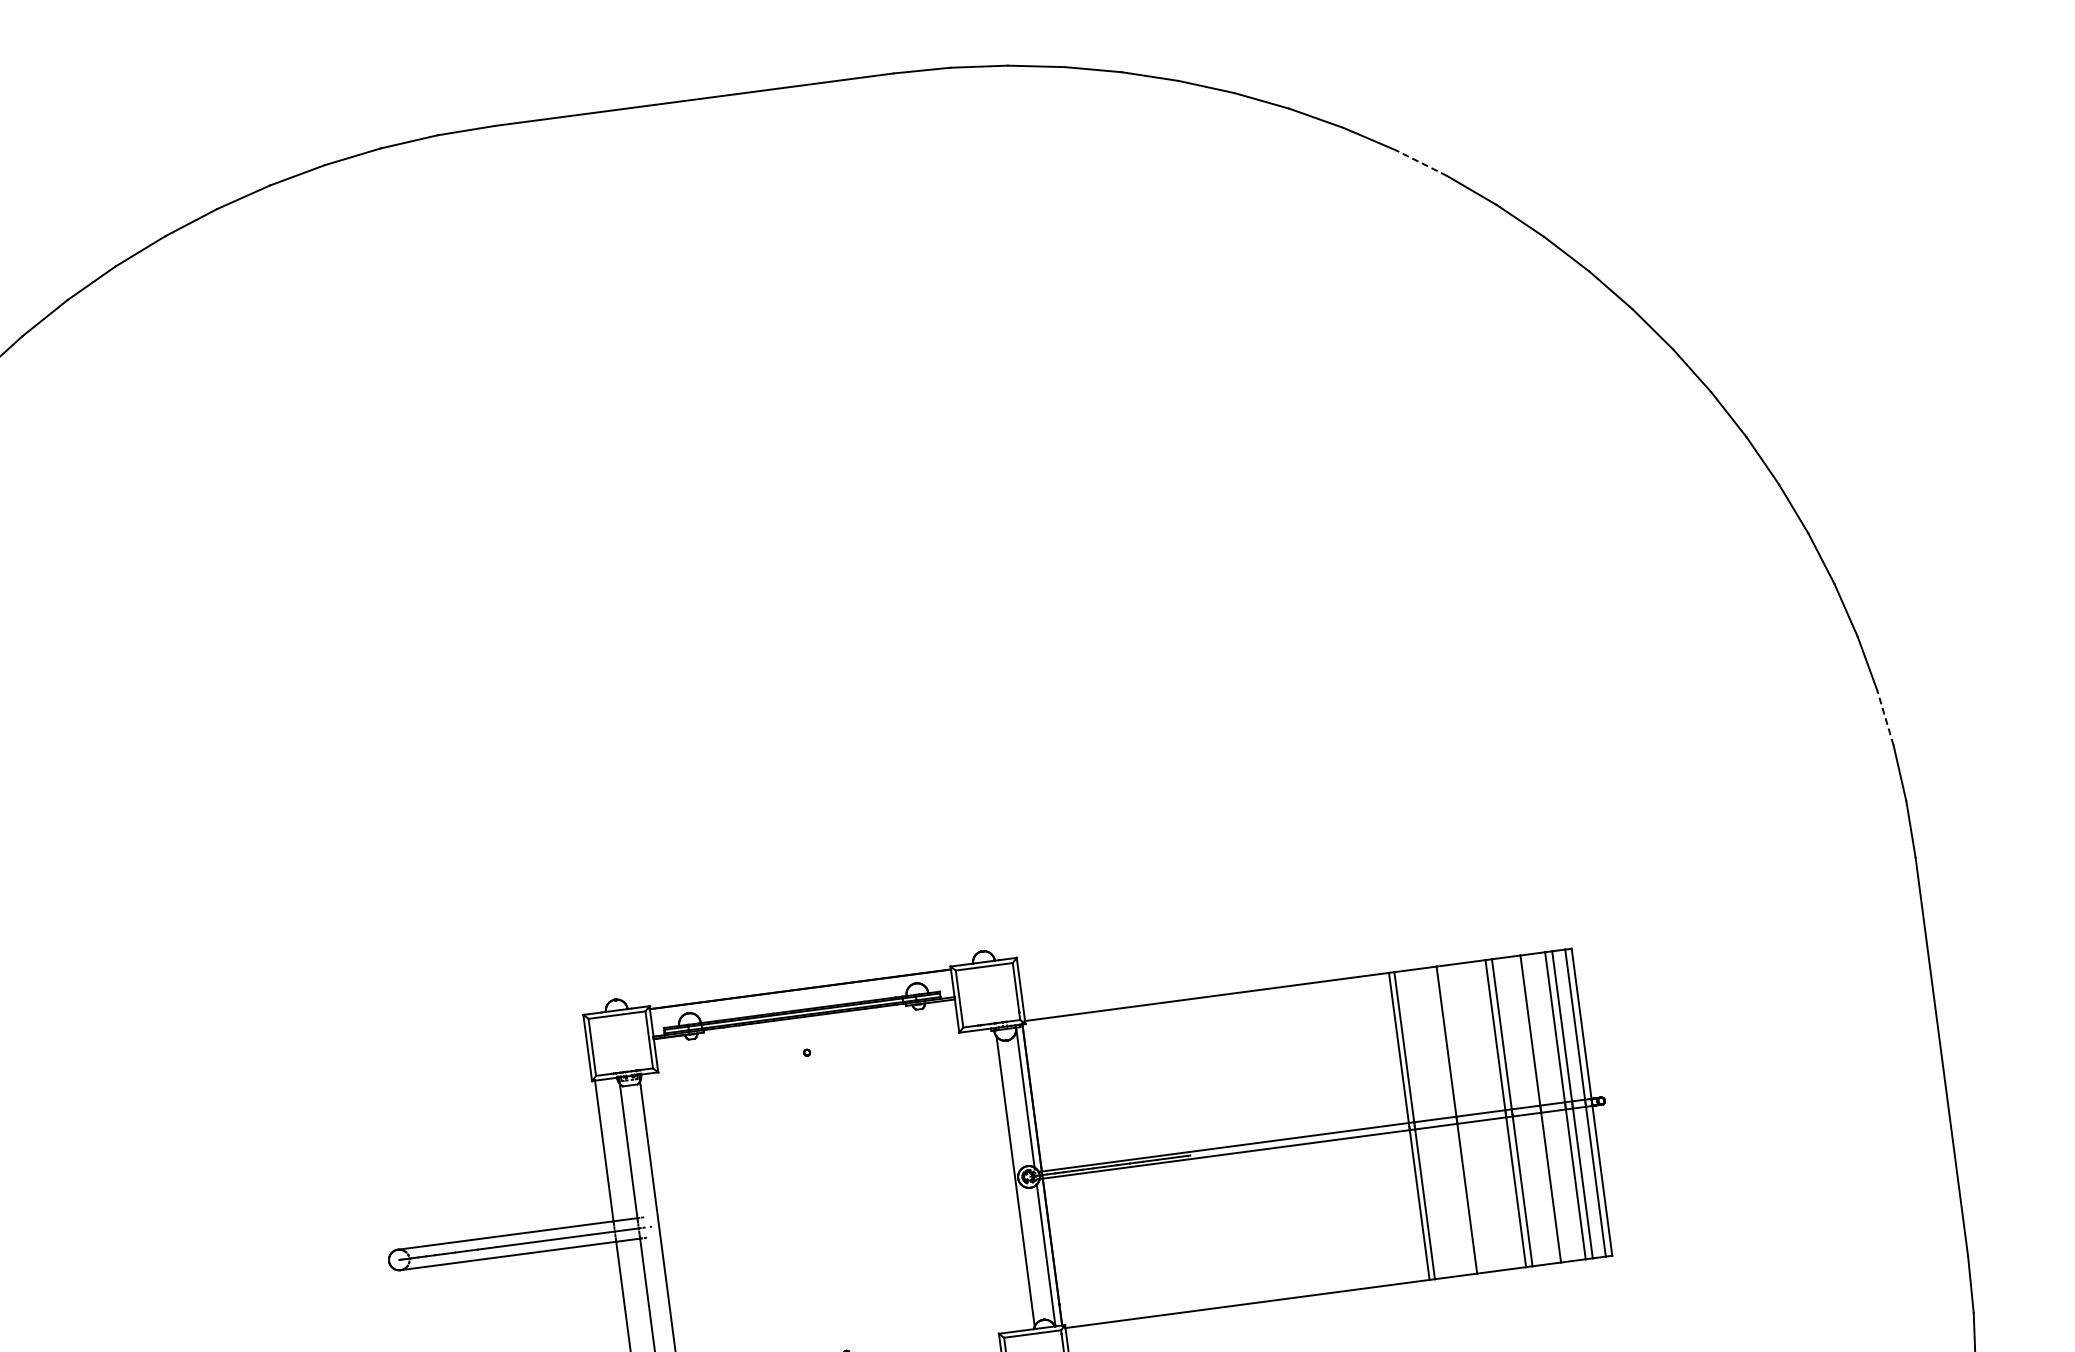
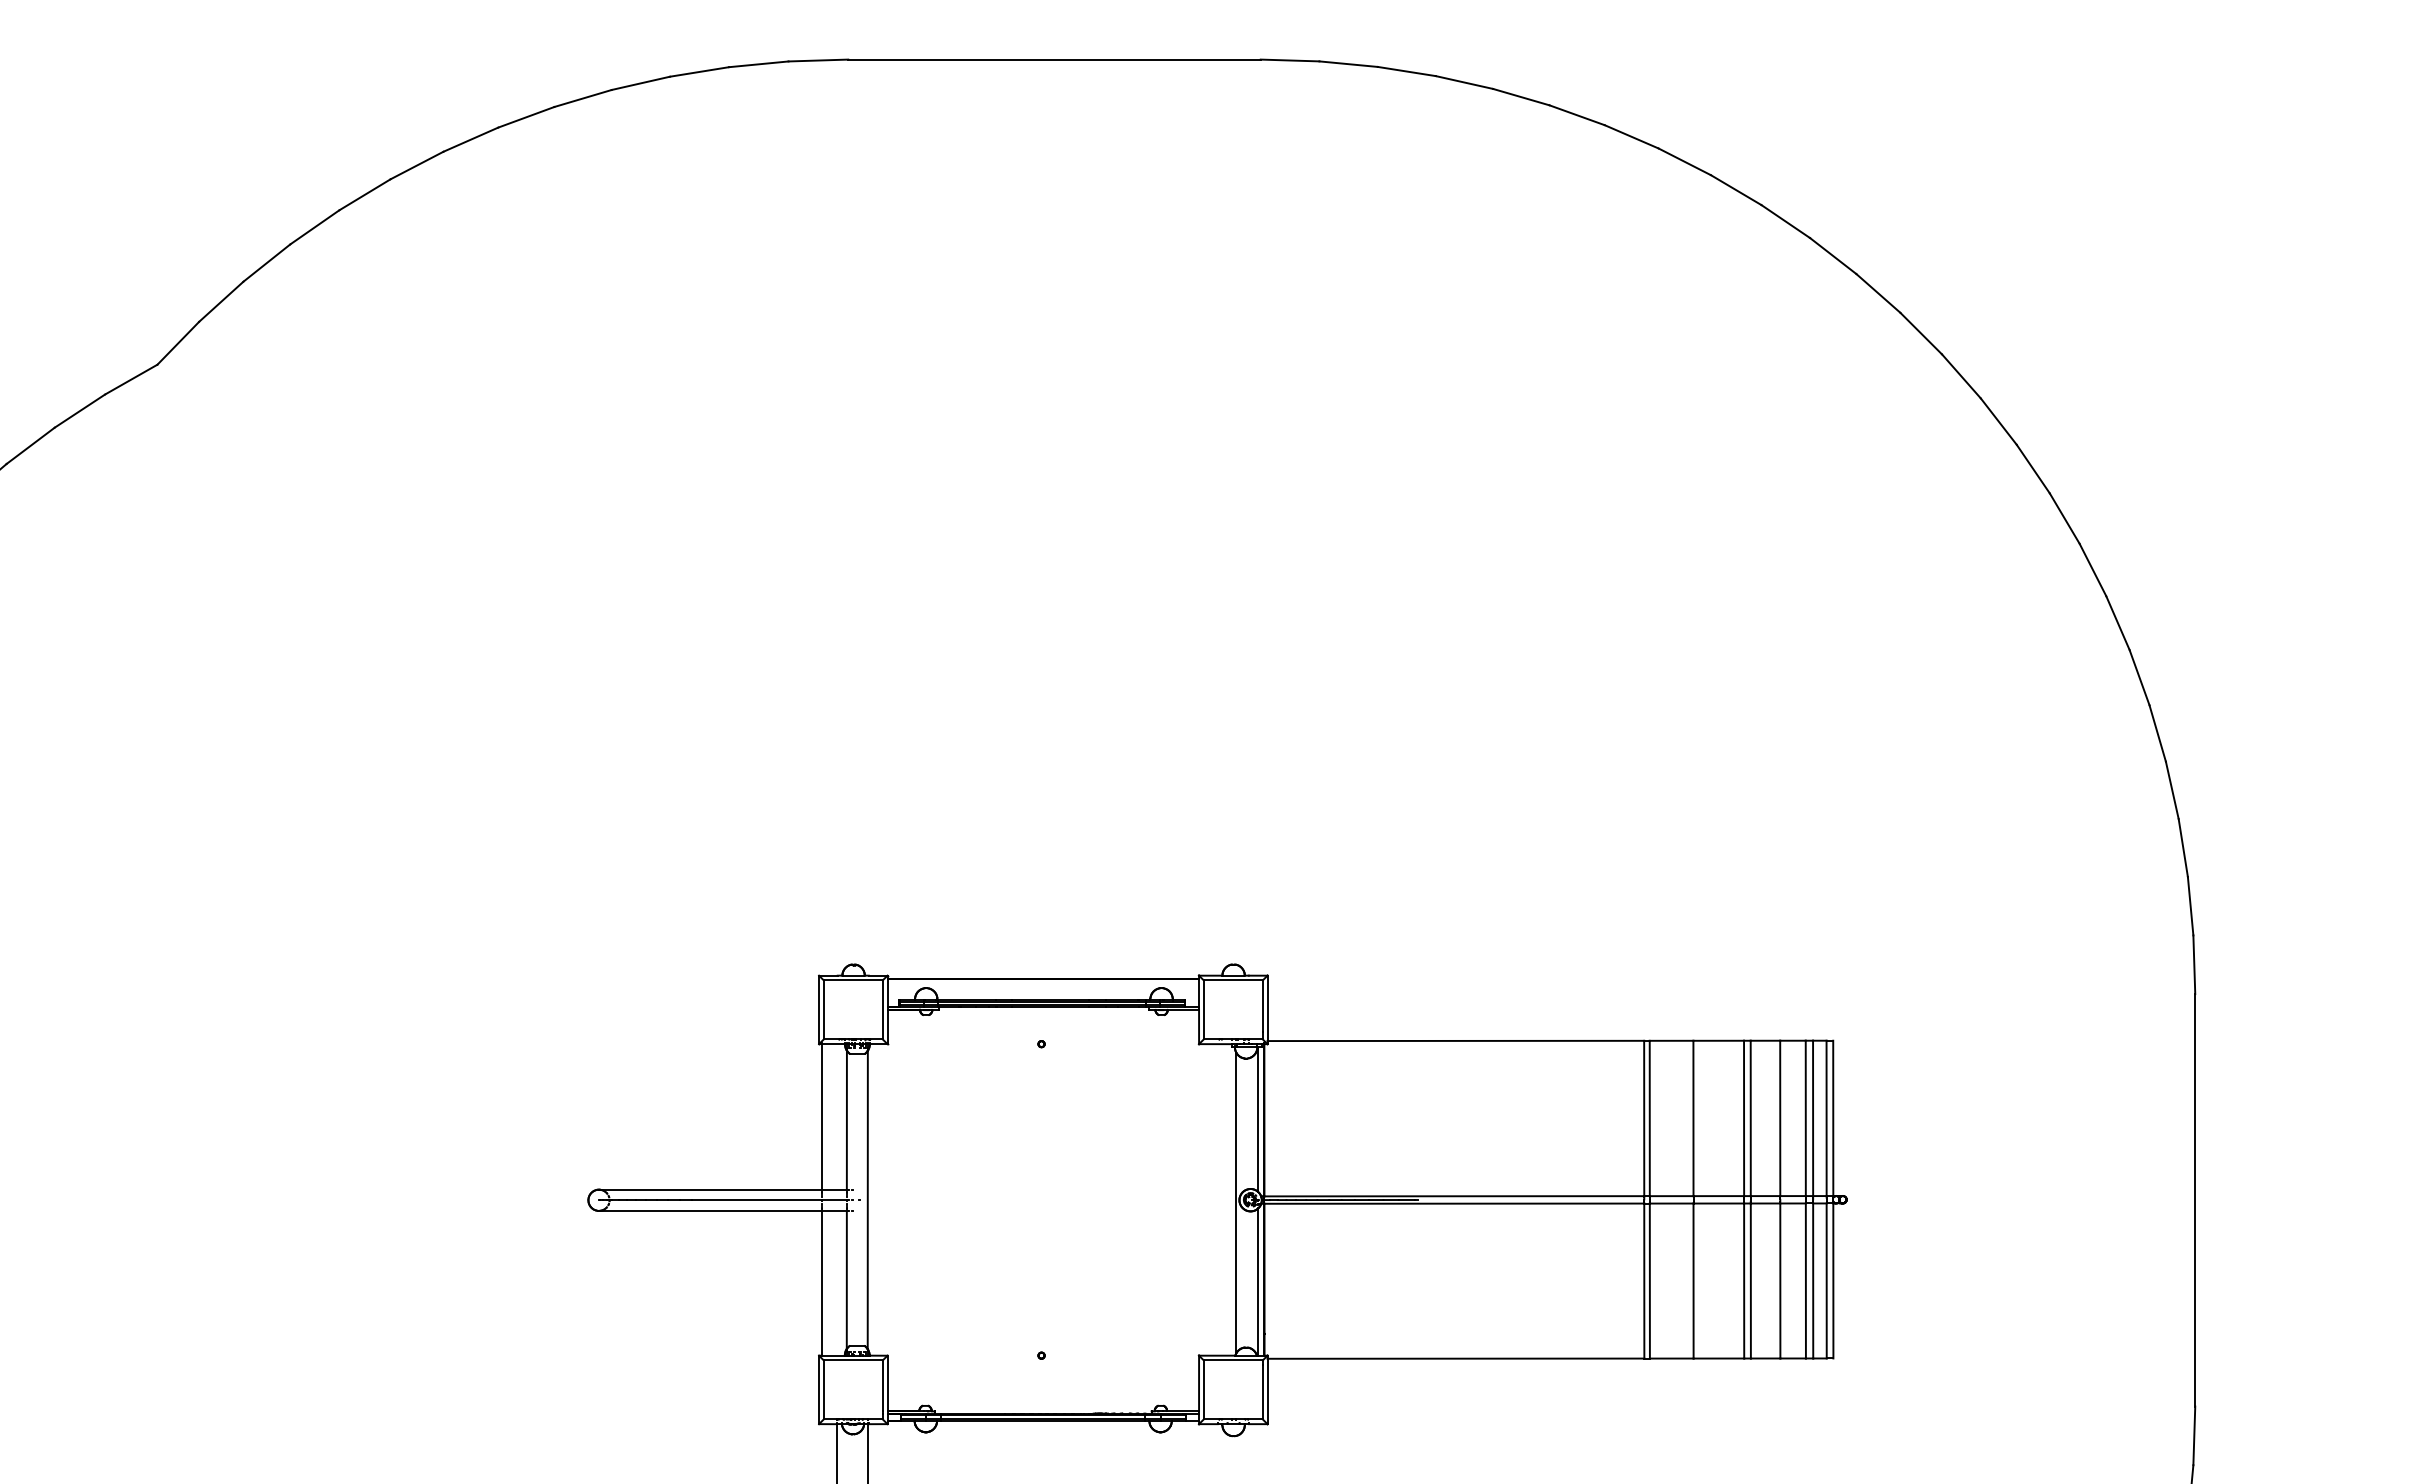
line: (1421, 163) -> (1785, 221), dashed -> solid
line: (1885, 717) -> (2183, 847), dashed -> solid

